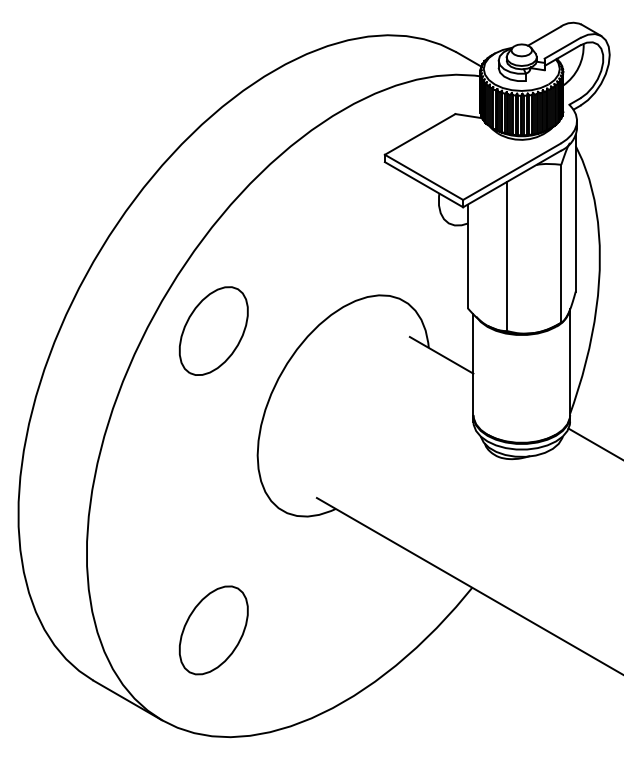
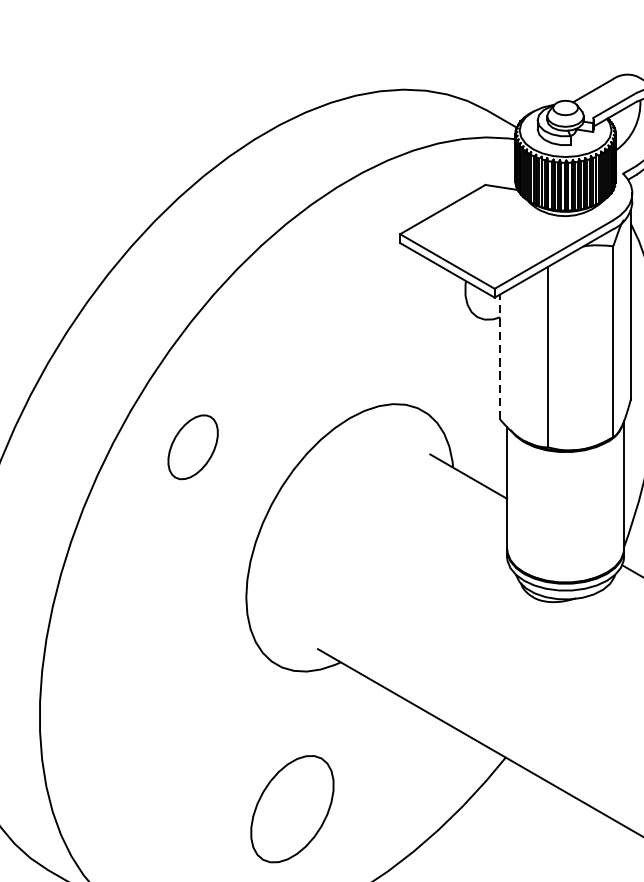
line: (467, 256) -> (499, 357), solid -> dashed
part: (213, 330) -> (192, 446), size x0.6
part: (213, 630) -> (292, 809), moved

